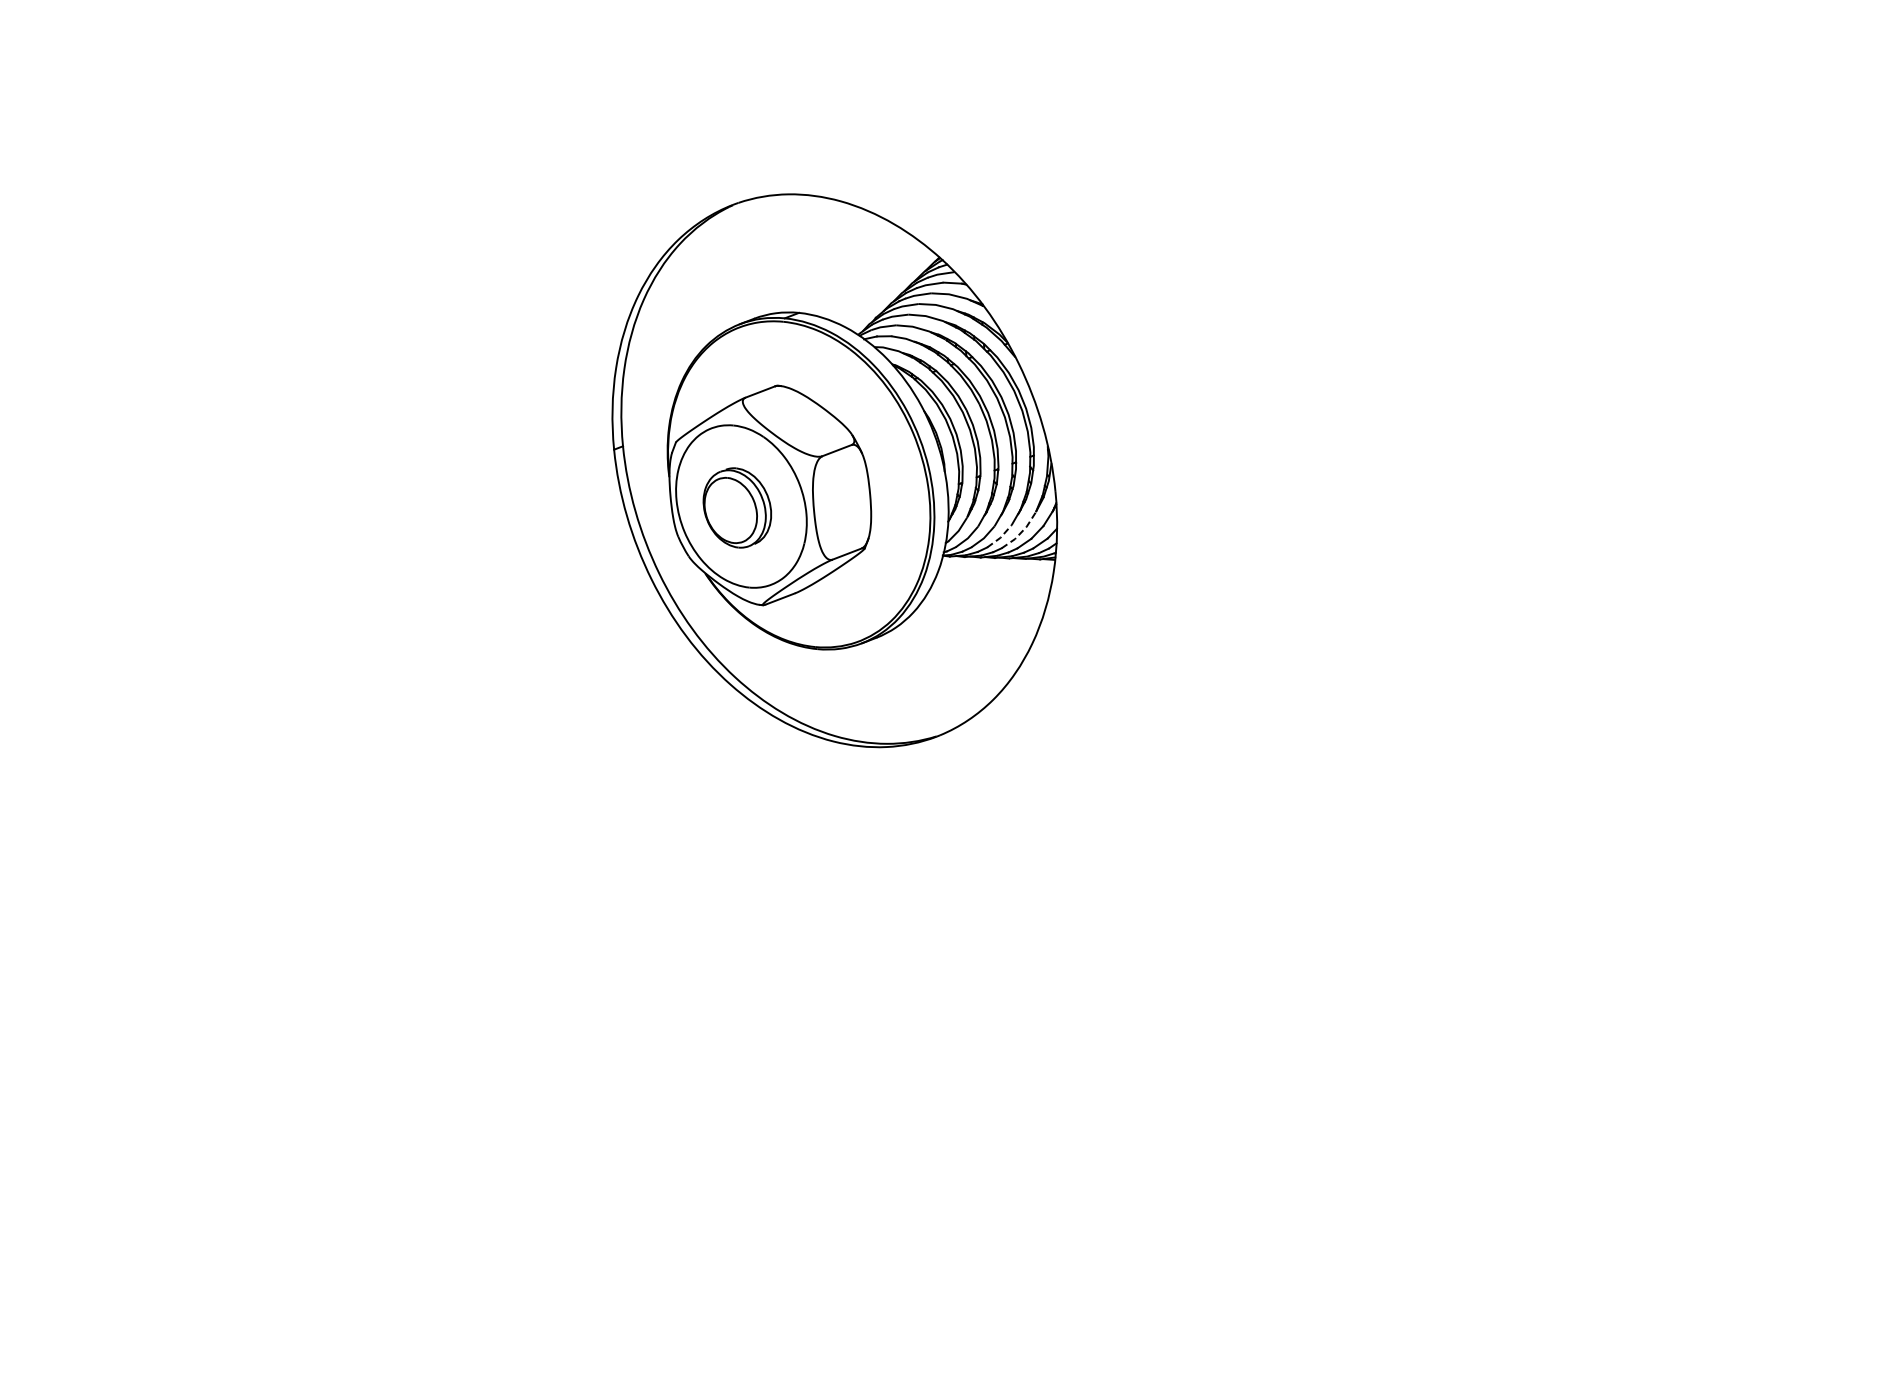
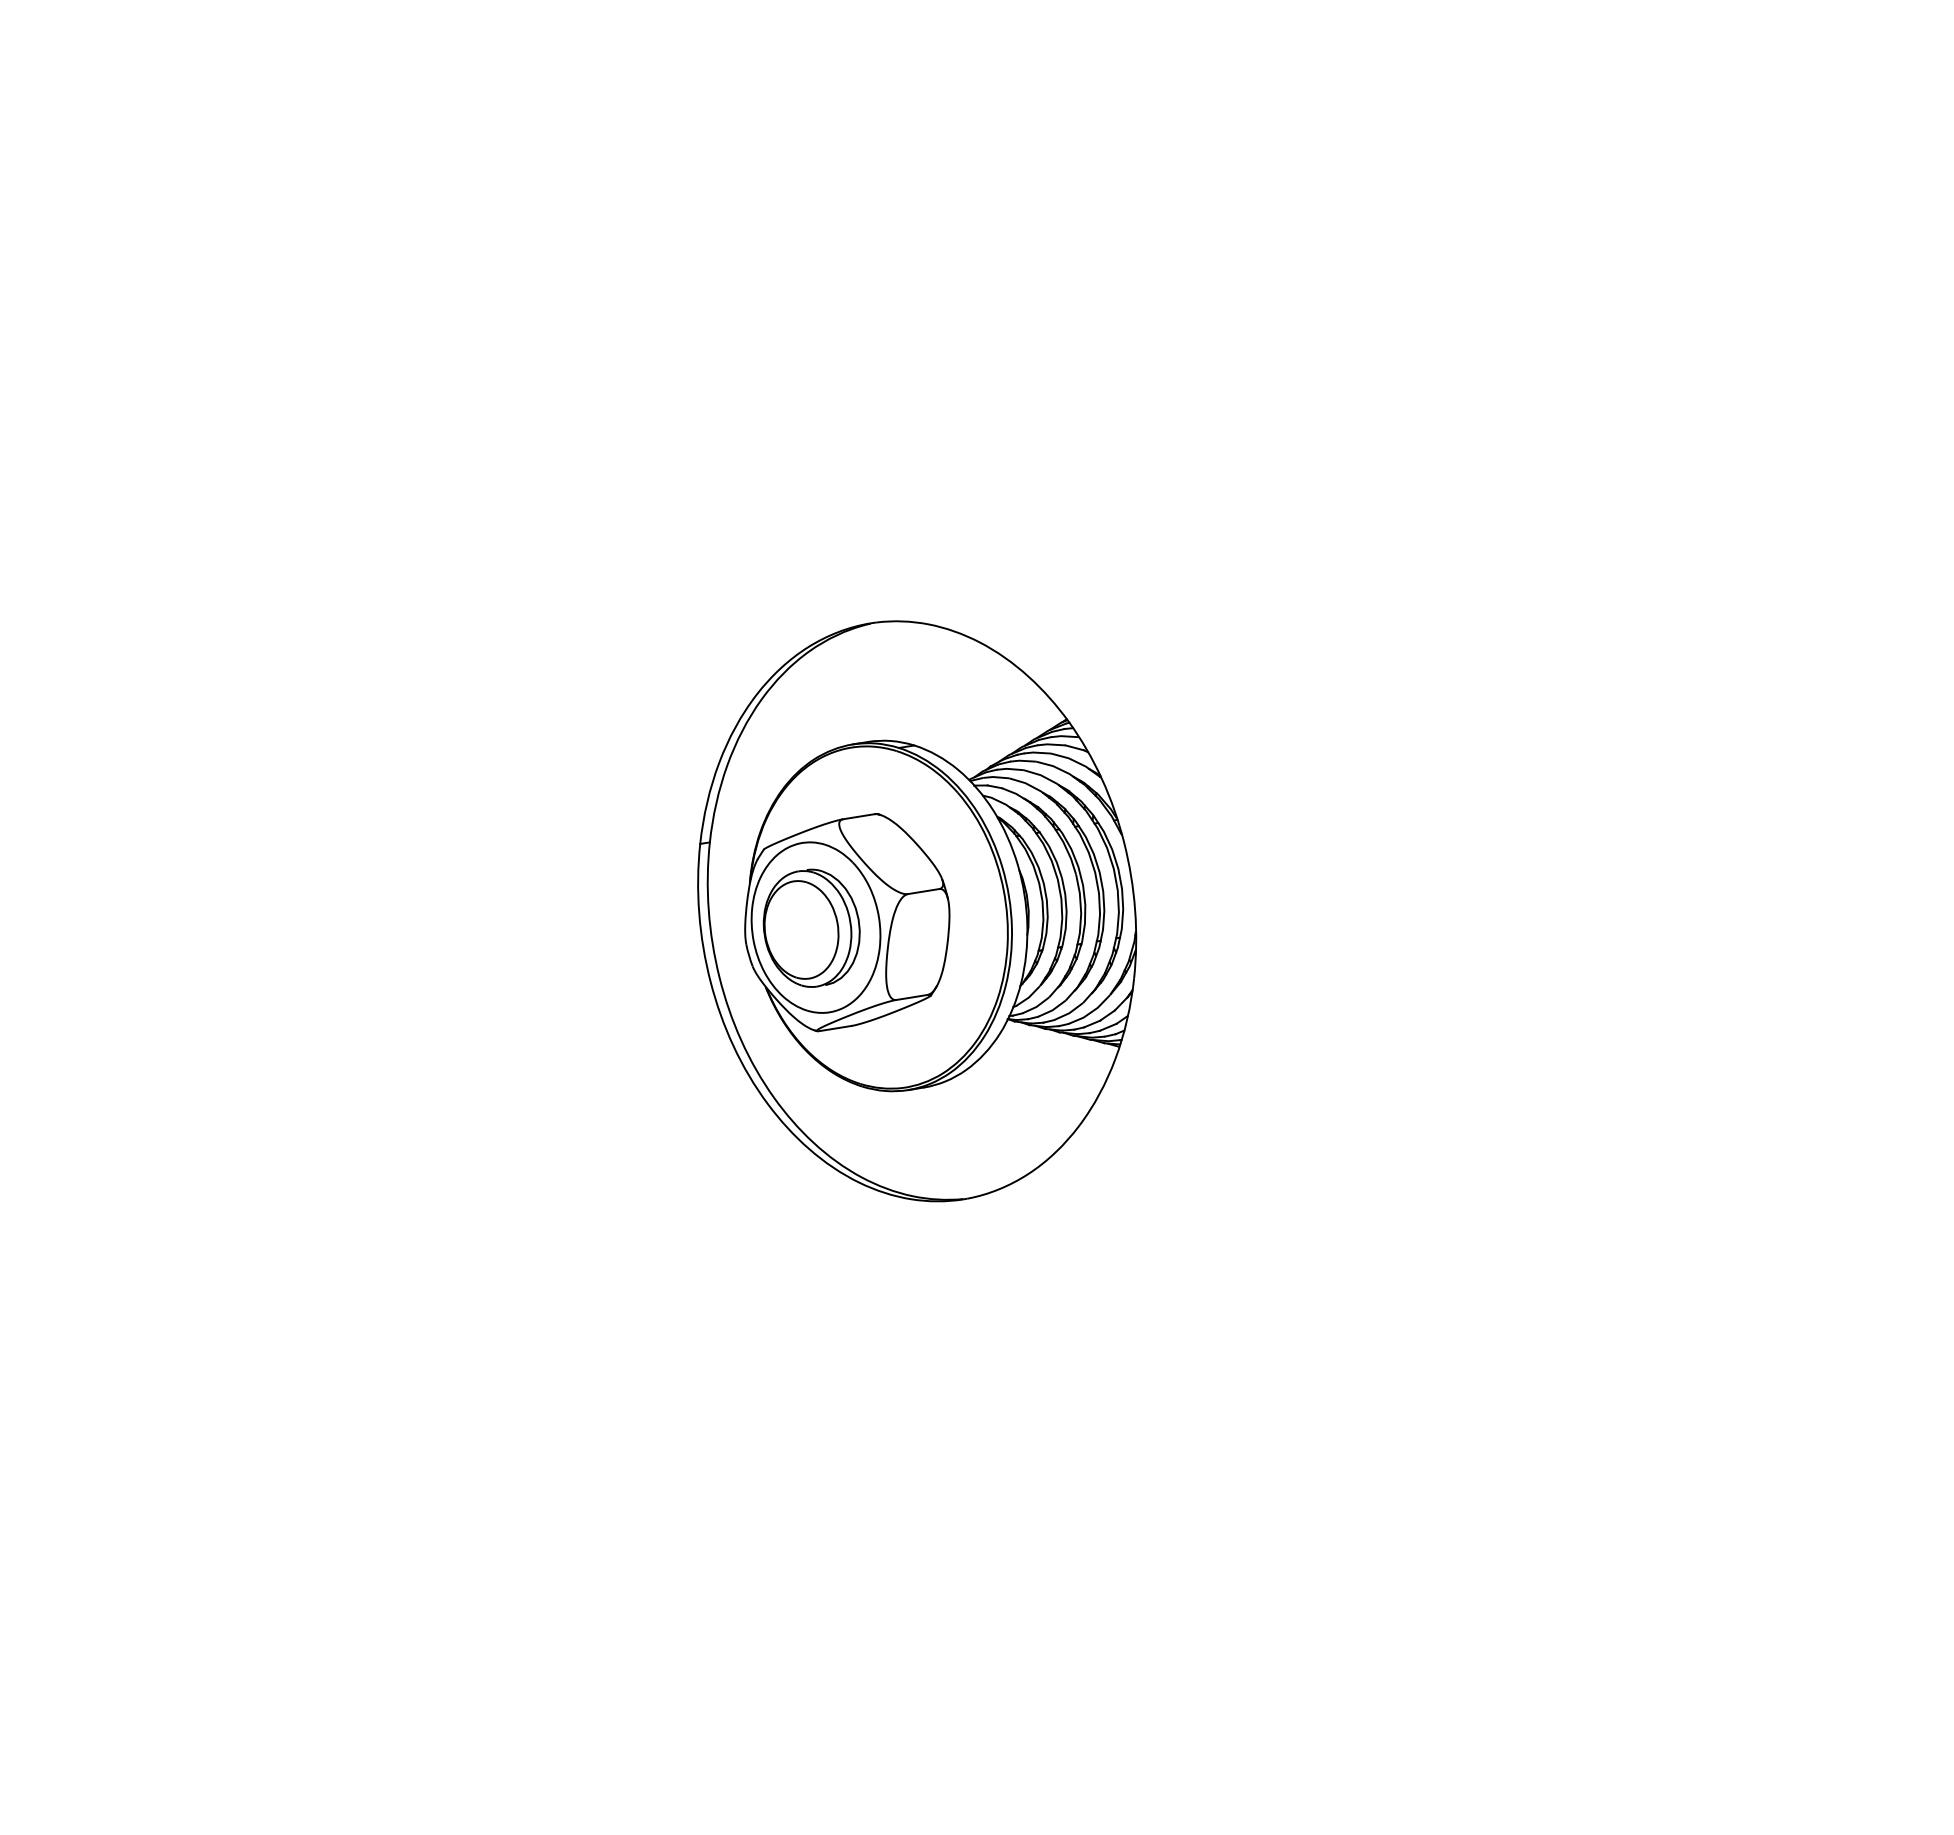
part: (737, 507) -> (811, 927), size x1.43
line: (1021, 532) -> (1091, 1012), dashed -> solid
line: (1000, 537) -> (1069, 1013), dashed -> solid

